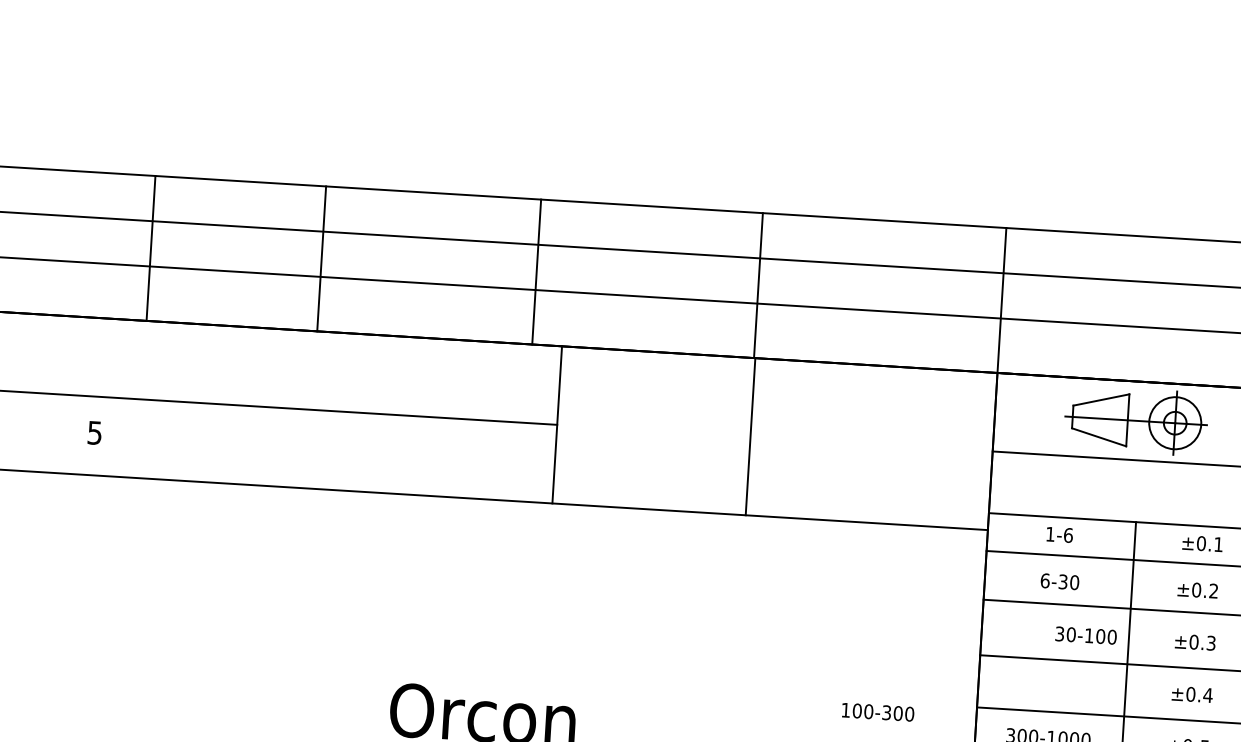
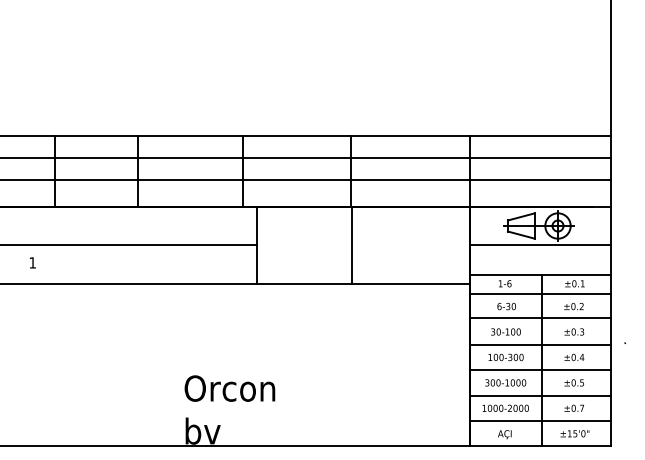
text: (94, 432) -> (32, 262), 5 -> 1
text: (1085, 634) -> (505, 331), moved
text: (876, 712) -> (505, 357), moved

